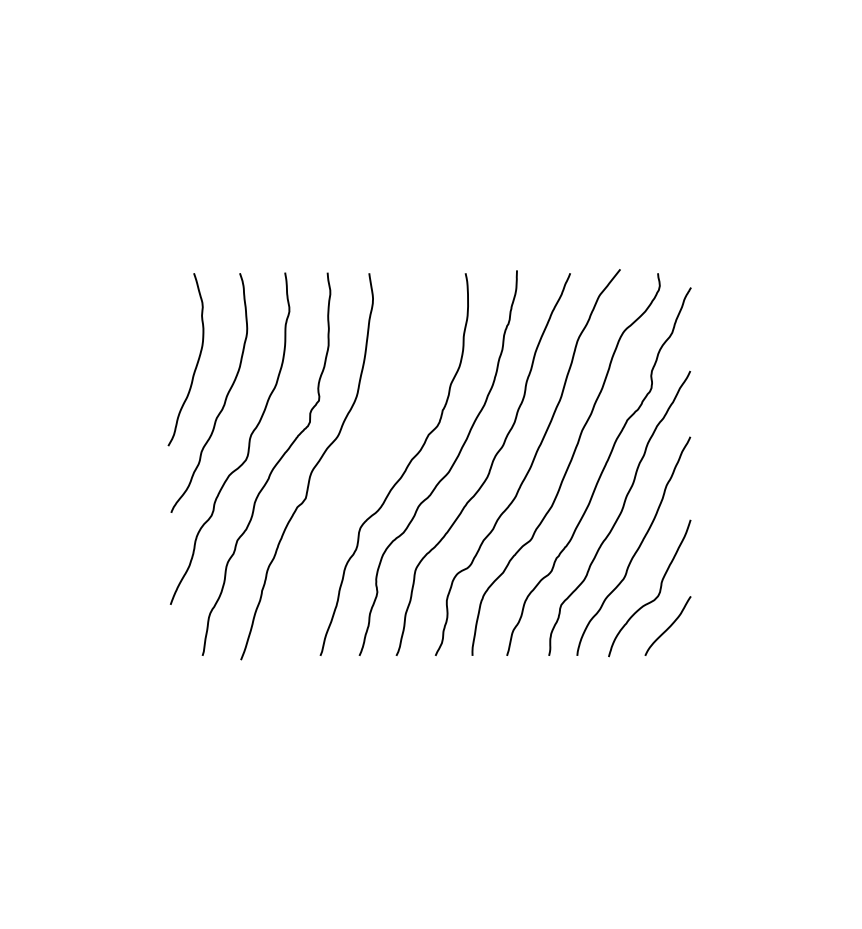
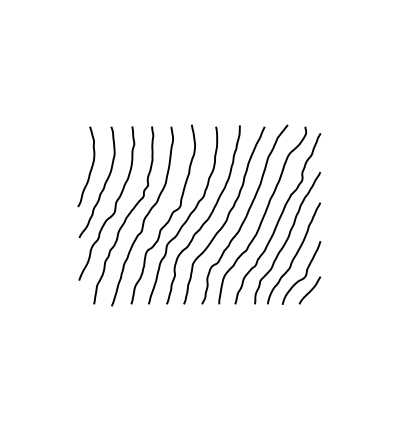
curve: (365, 468) -> (169, 217), added

